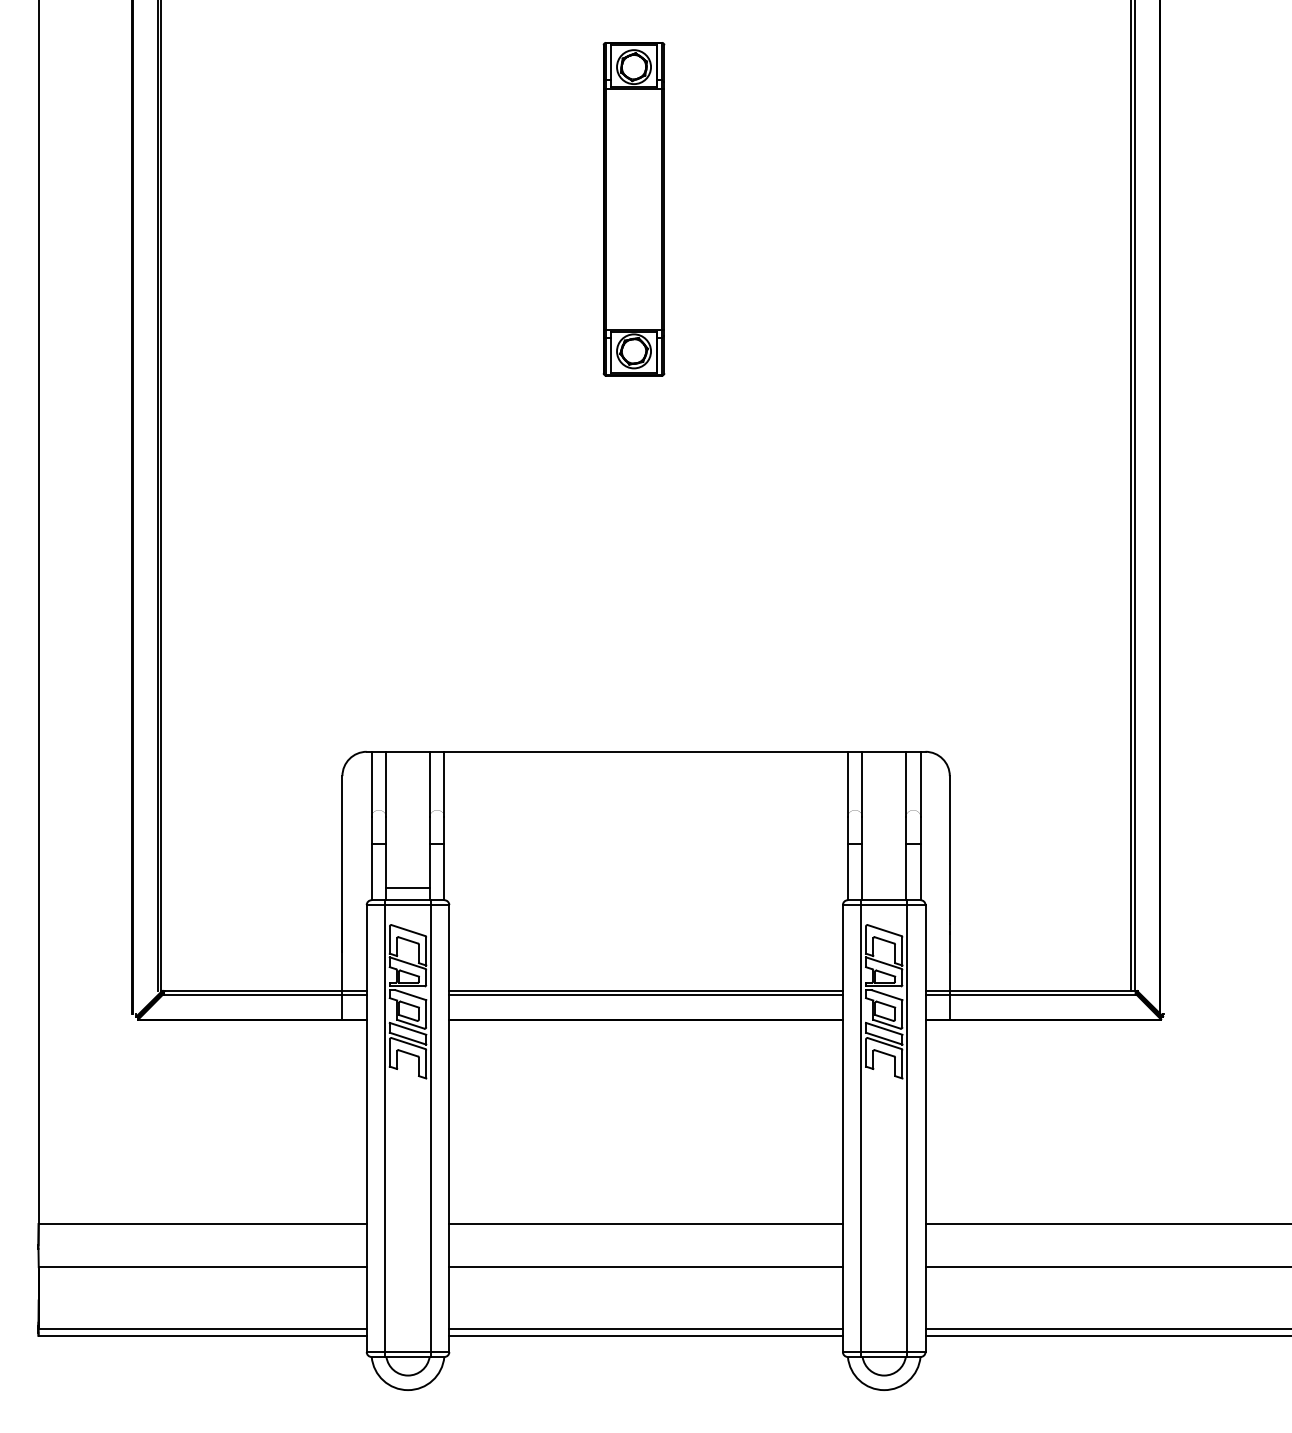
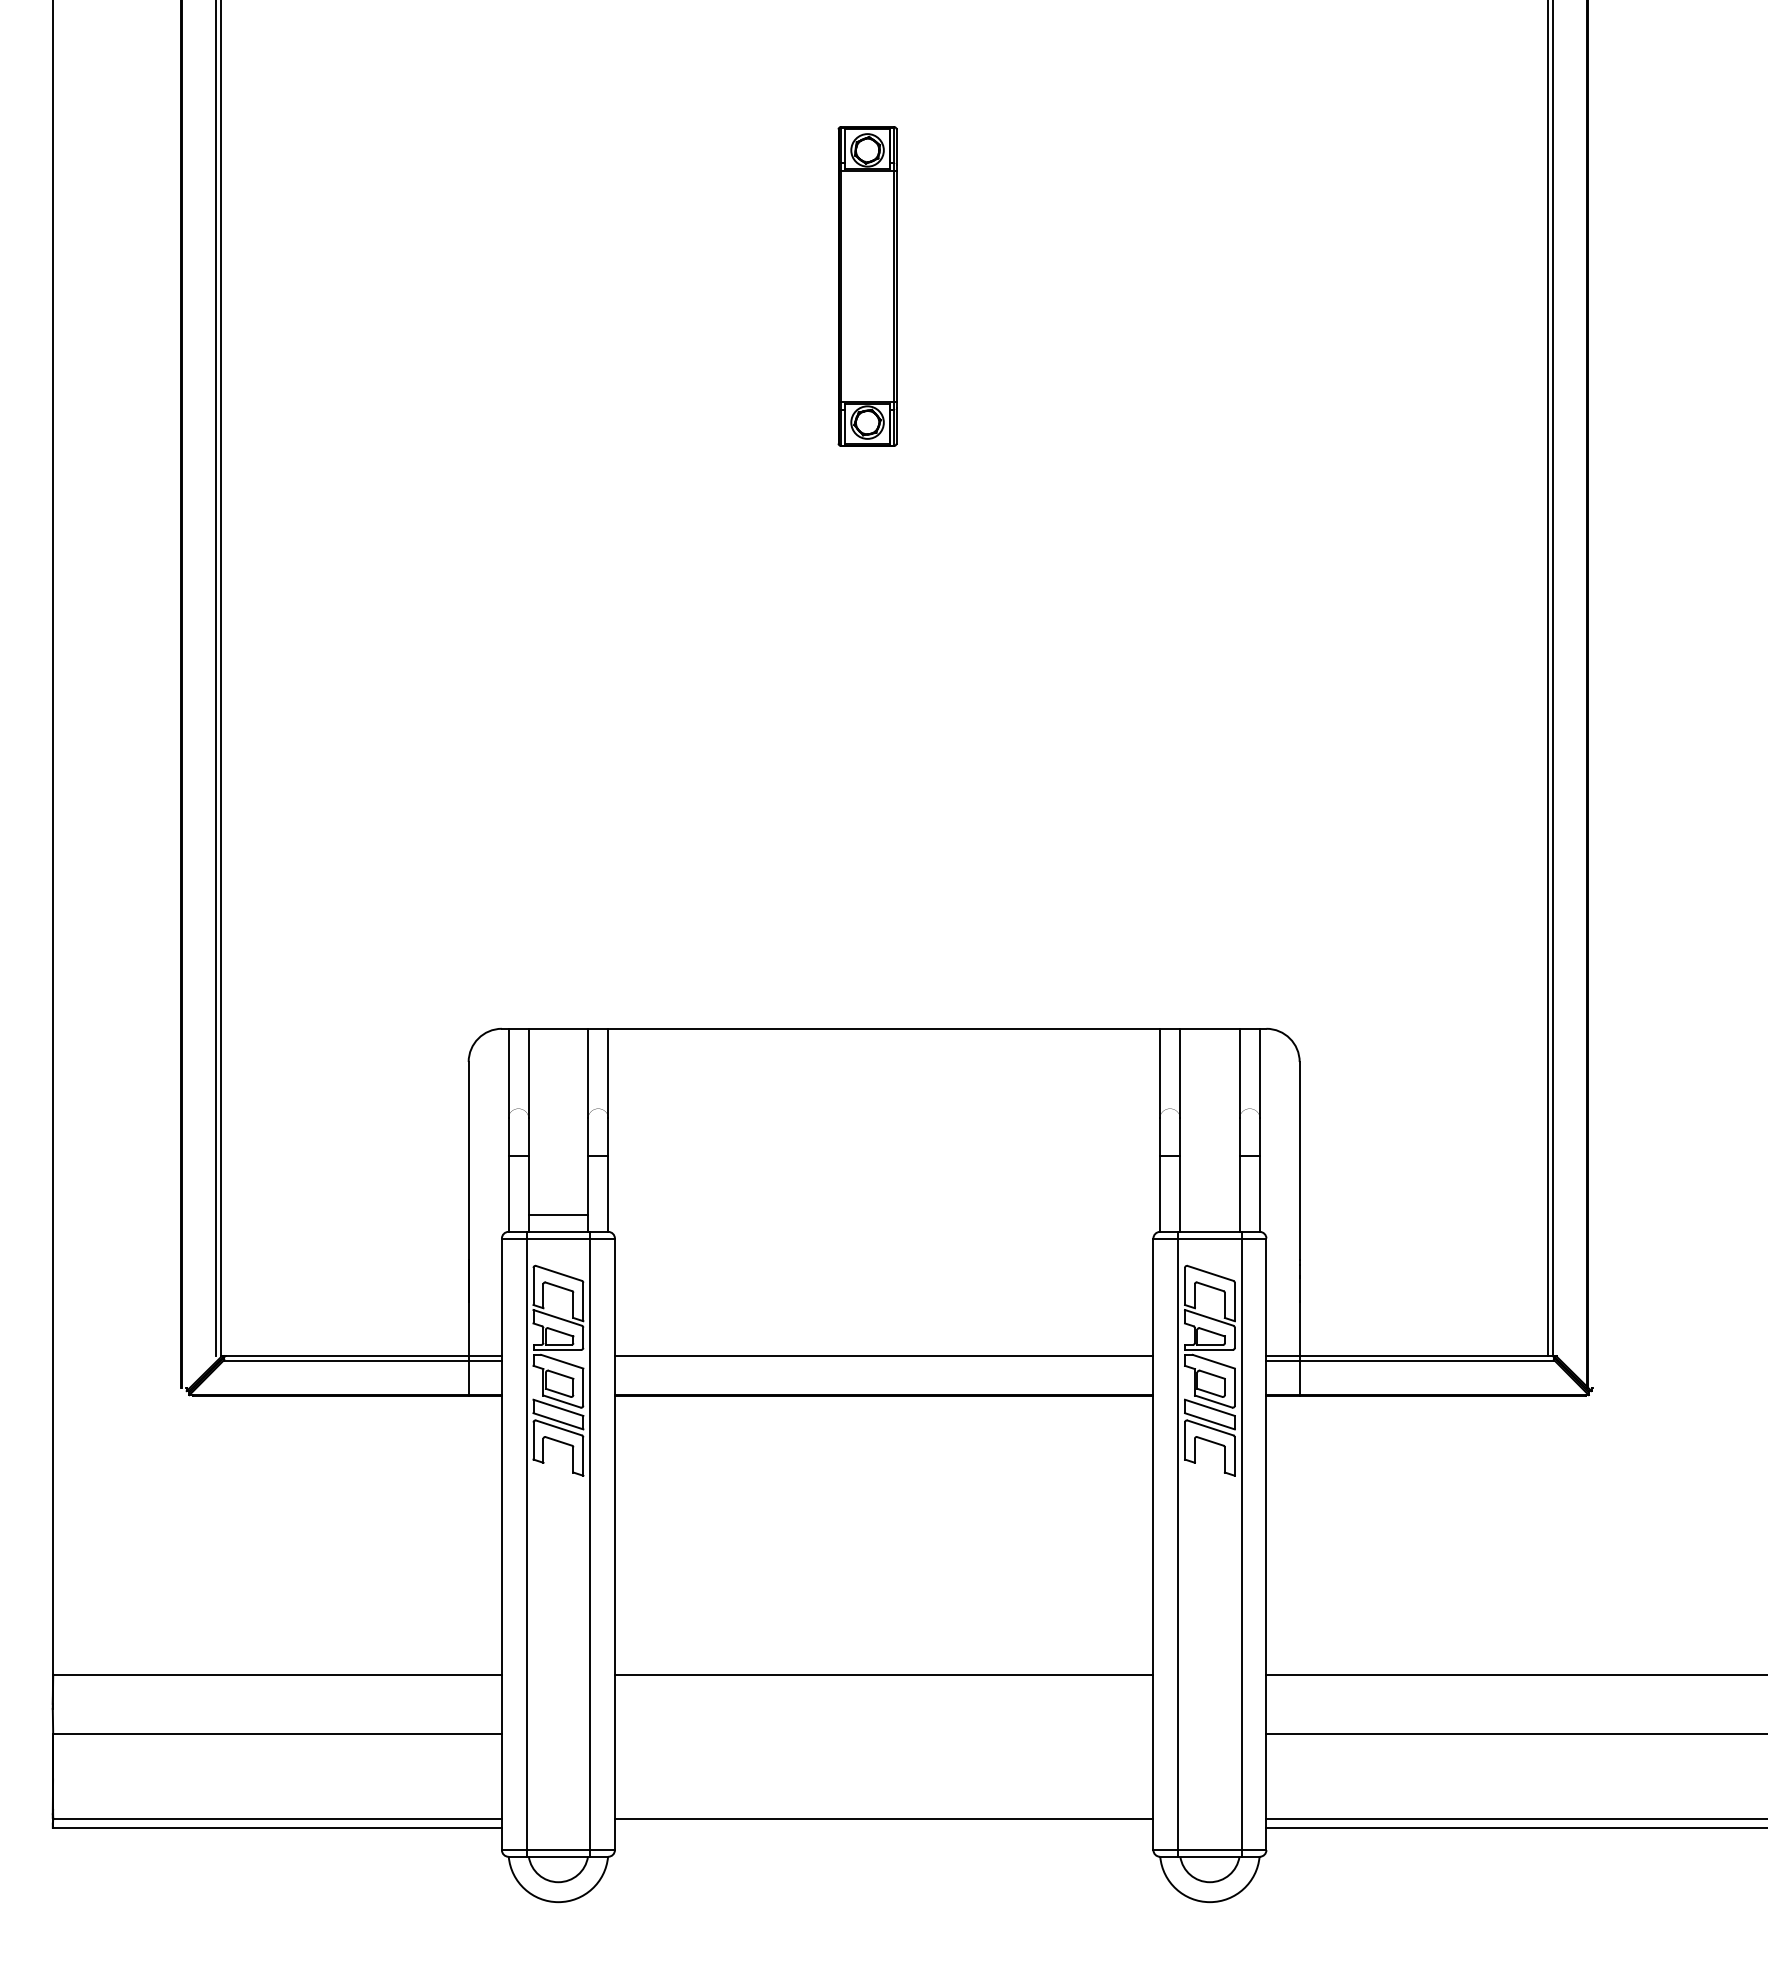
part: (633, 209) -> (867, 286), size x0.7
line: (645, 994) -> (883, 1360), removed
line: (645, 1266) -> (883, 1733), removed
line: (645, 1335) -> (883, 1827), removed

